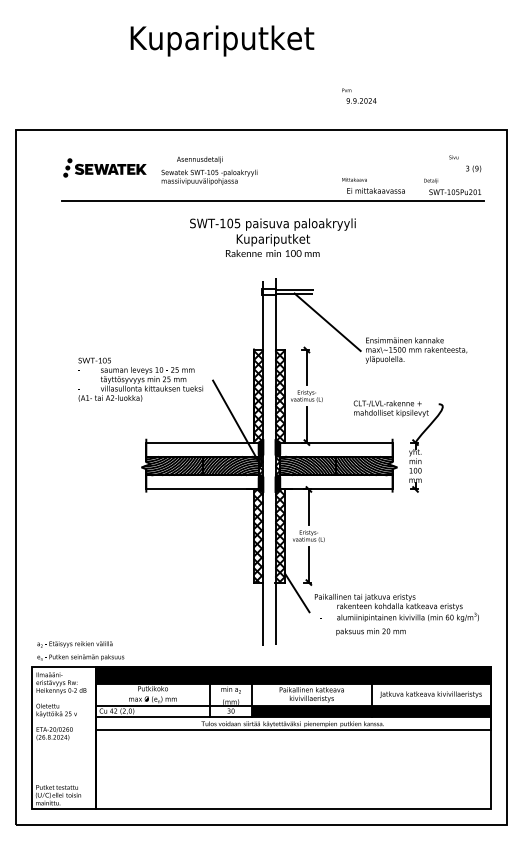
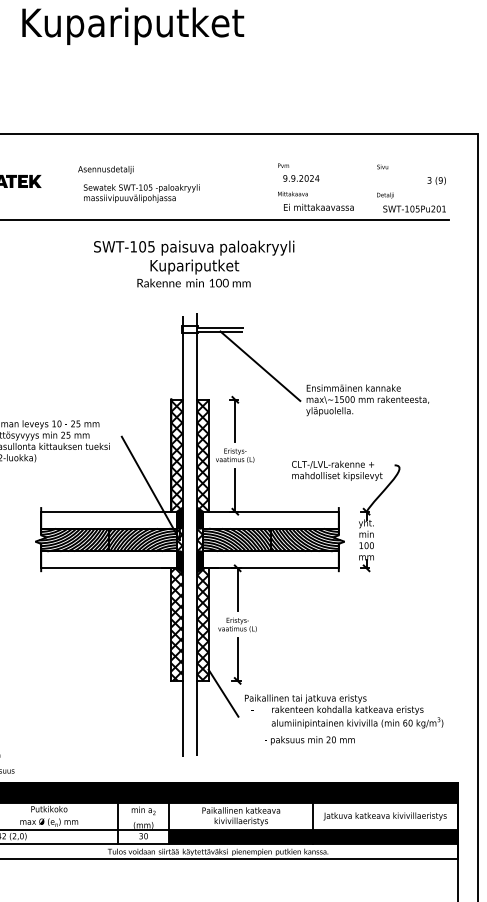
text: (359, 95) -> (298, 171), moved
text: (453, 157) -> (382, 167), moved
text: (209, 176) -> (141, 192), moved

